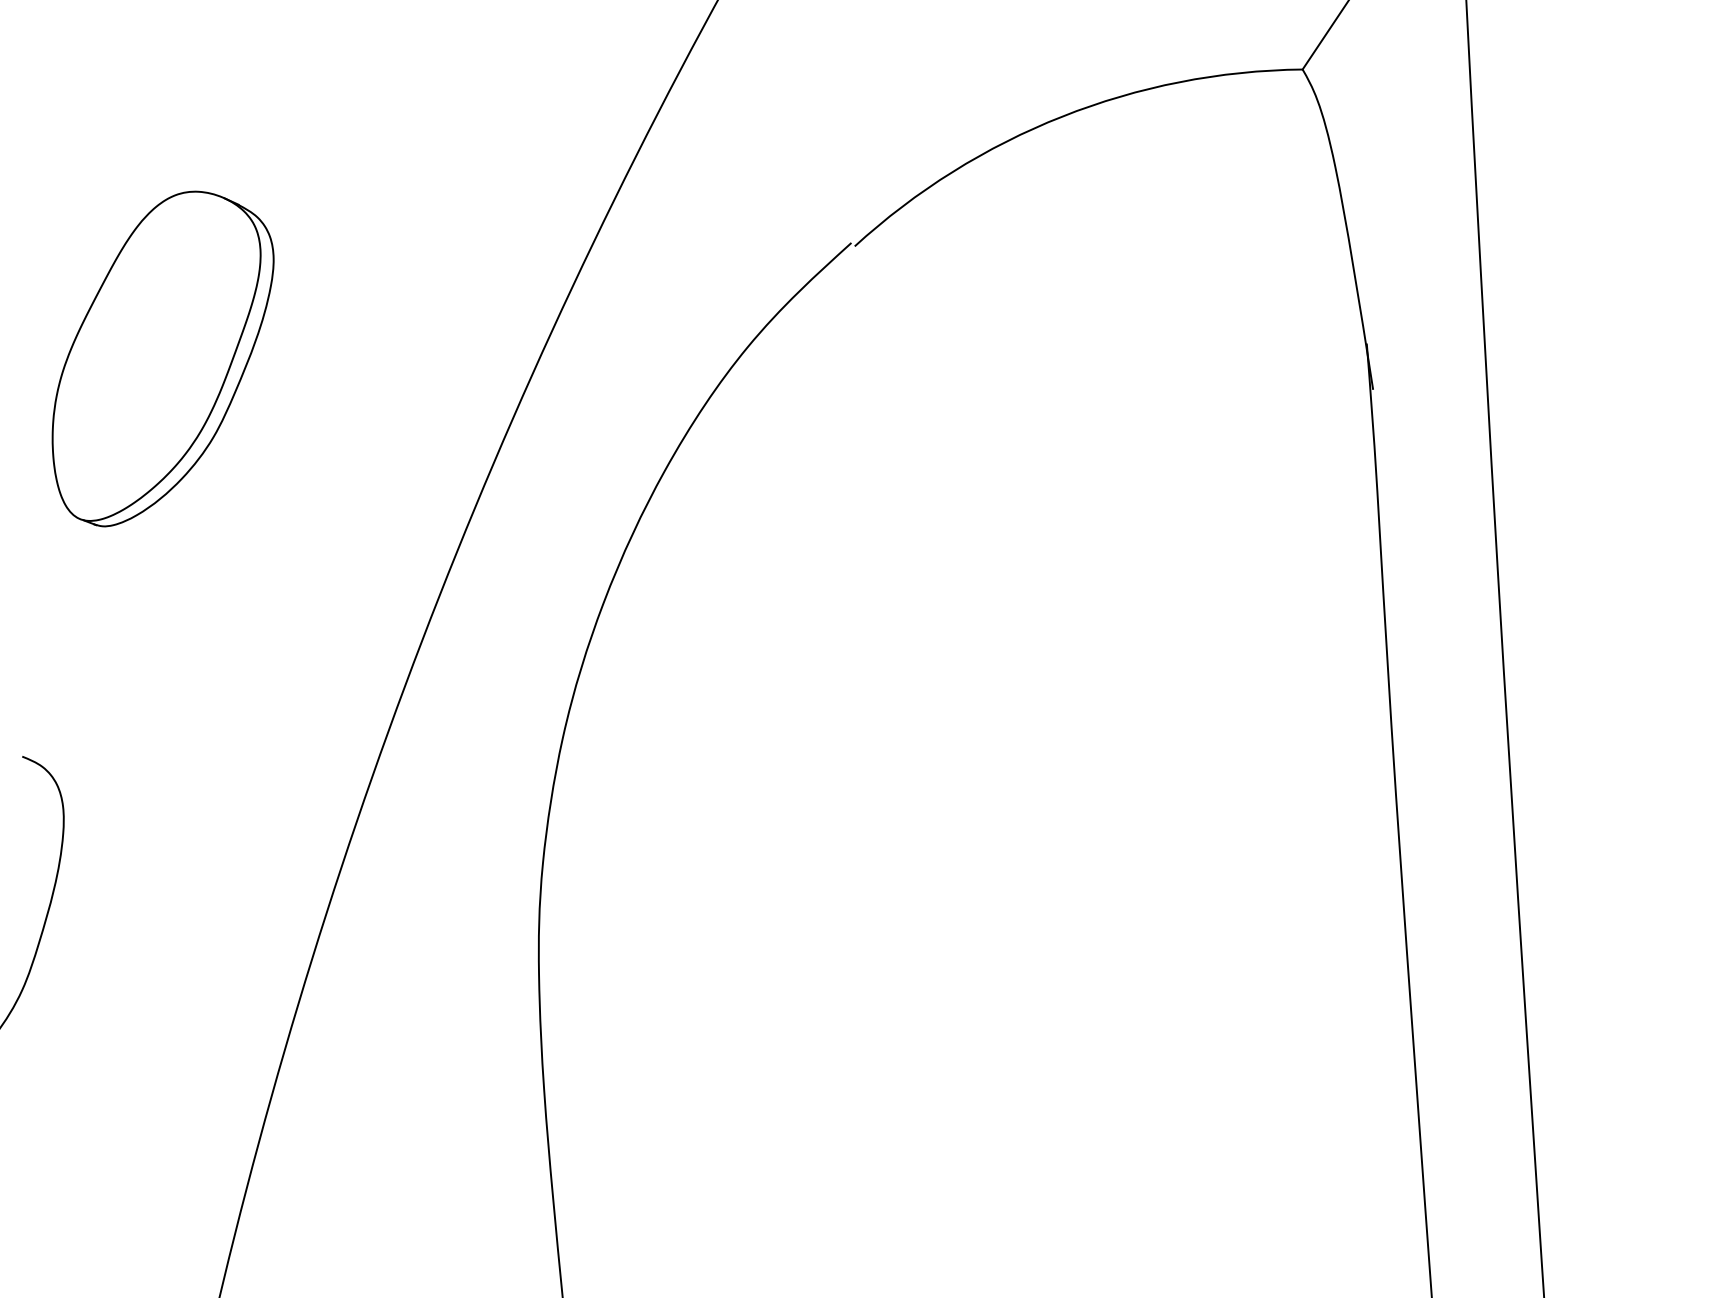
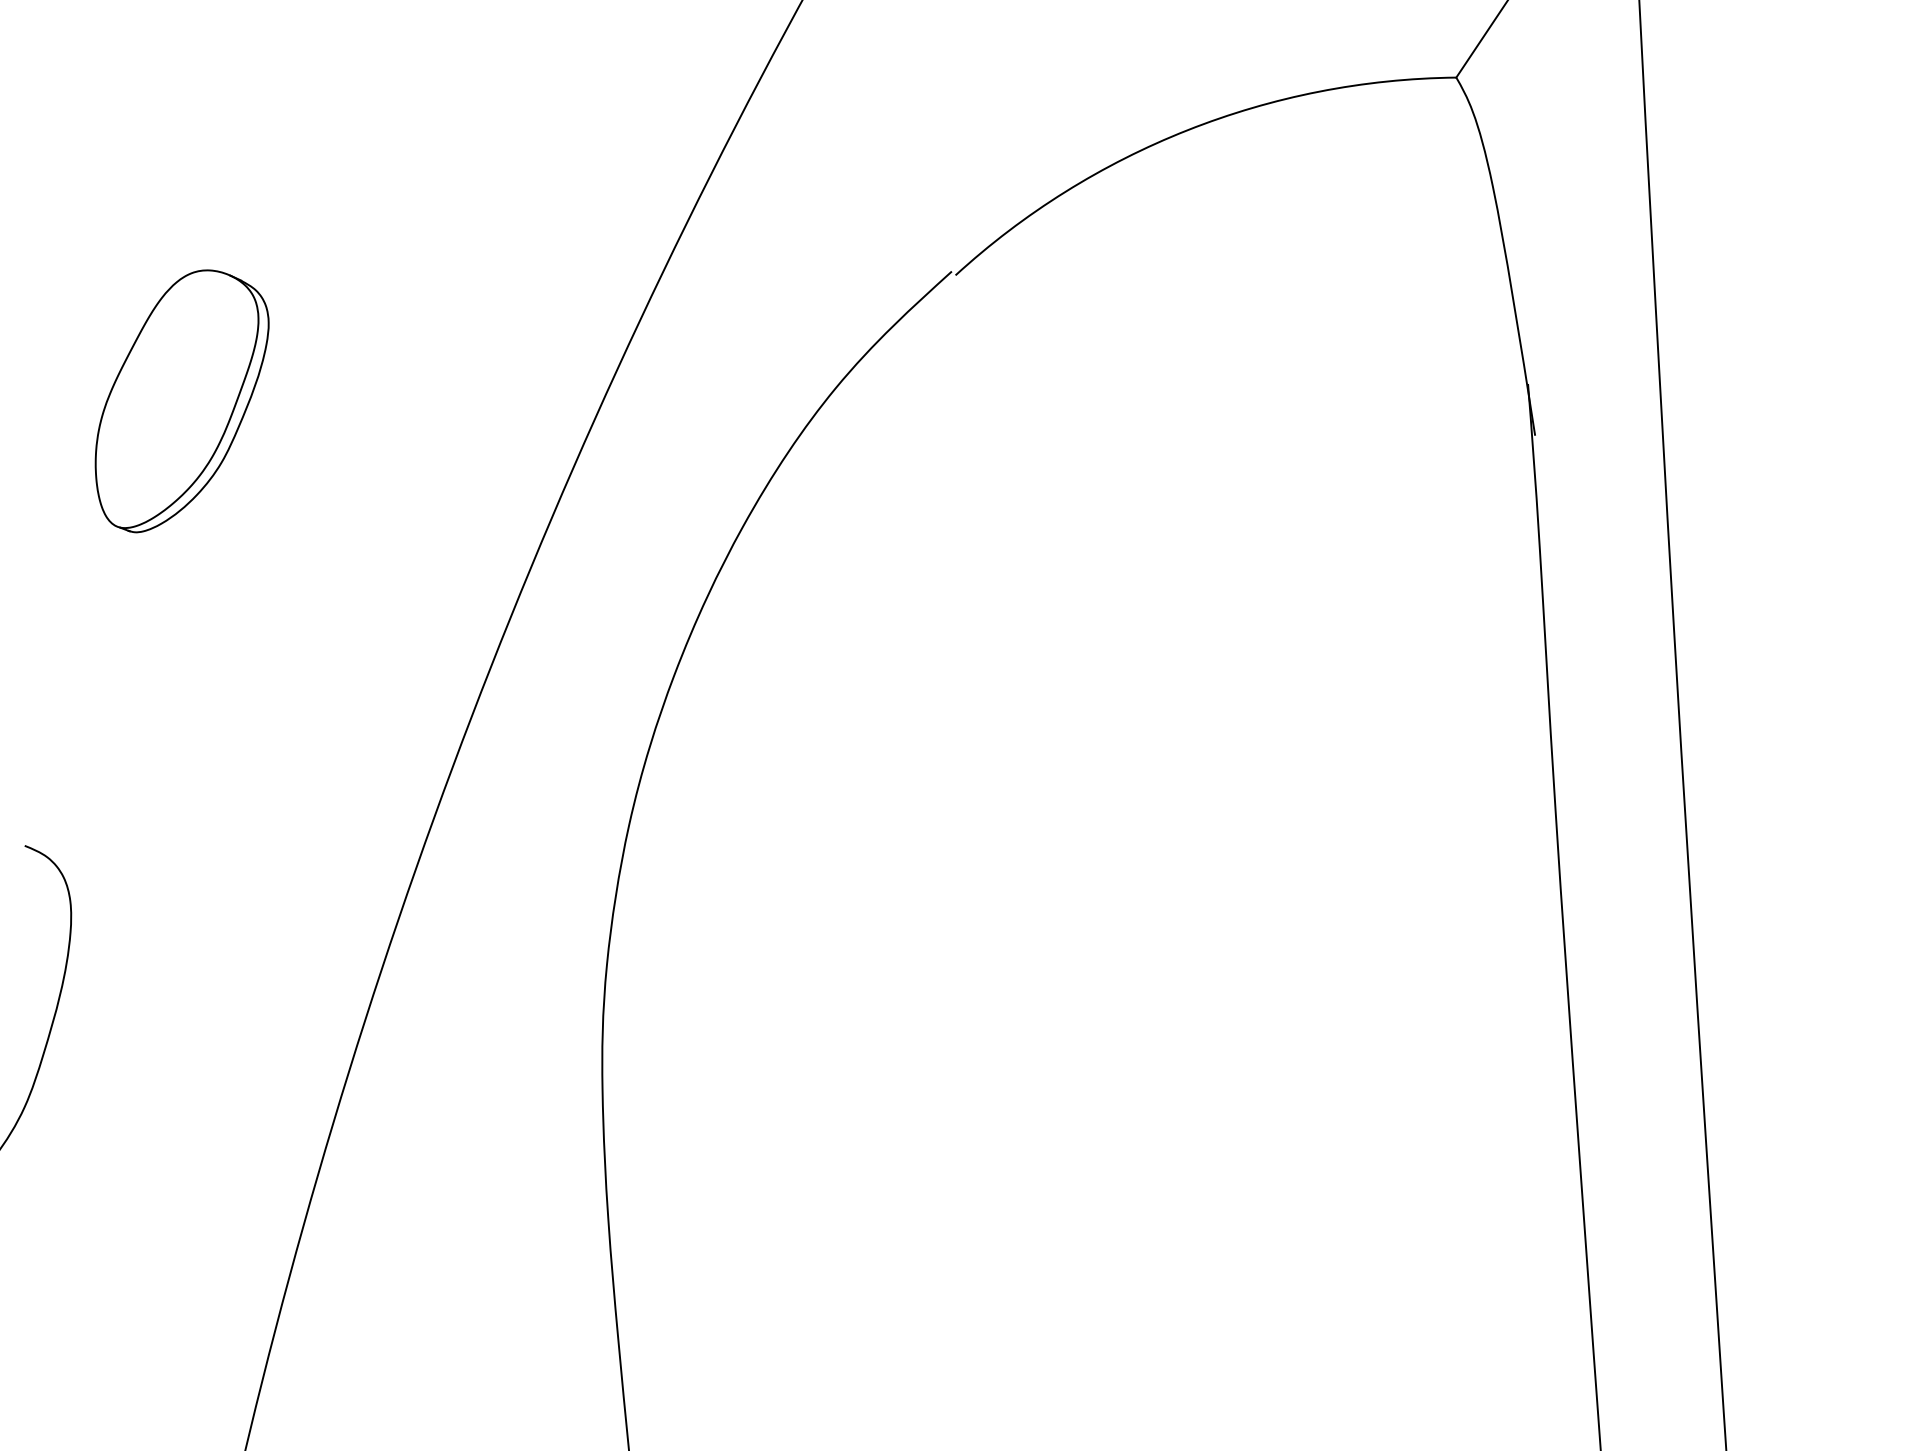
part: (162, 359) -> (181, 401), size x0.7

